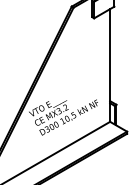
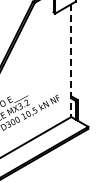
line: (110, 66) -> (71, 61), solid -> dashed

